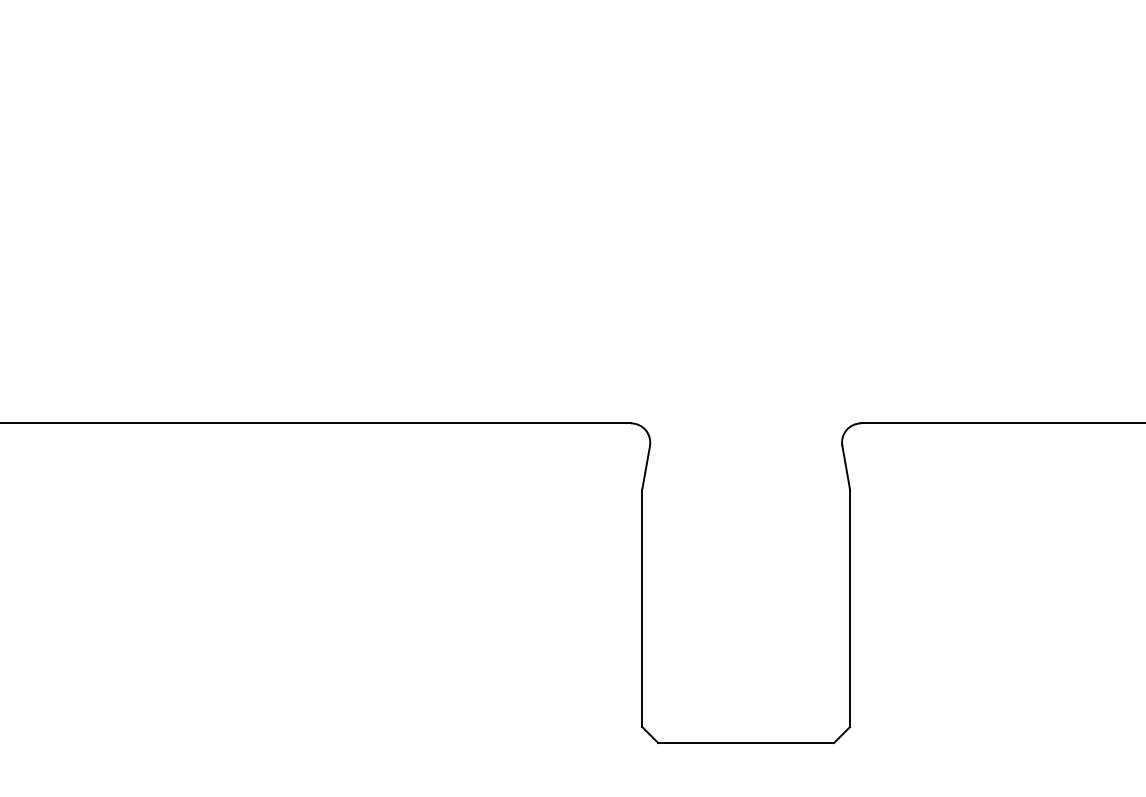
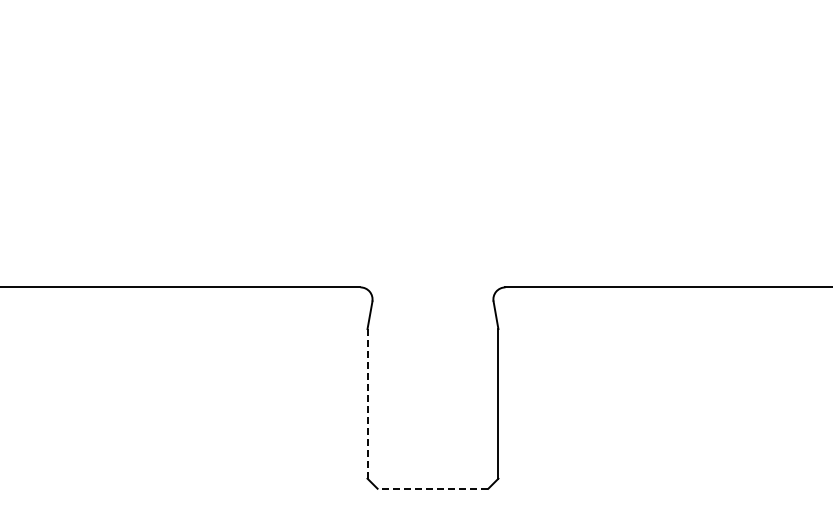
line: (642, 607) -> (367, 403), solid -> dashed
line: (745, 742) -> (432, 488), solid -> dashed

